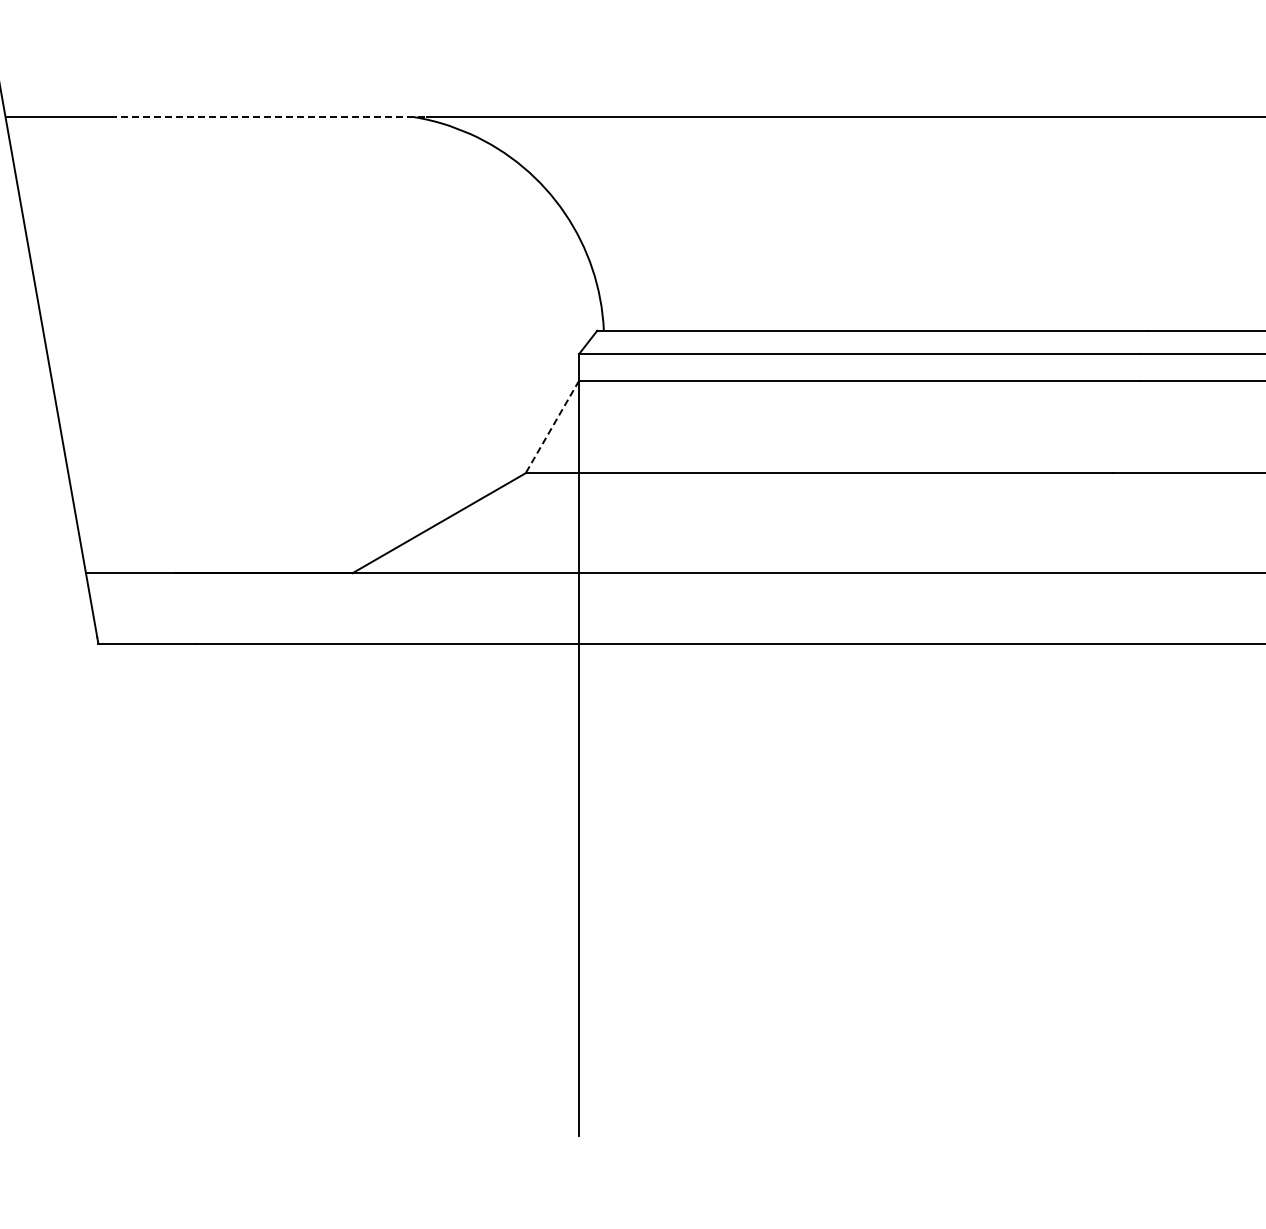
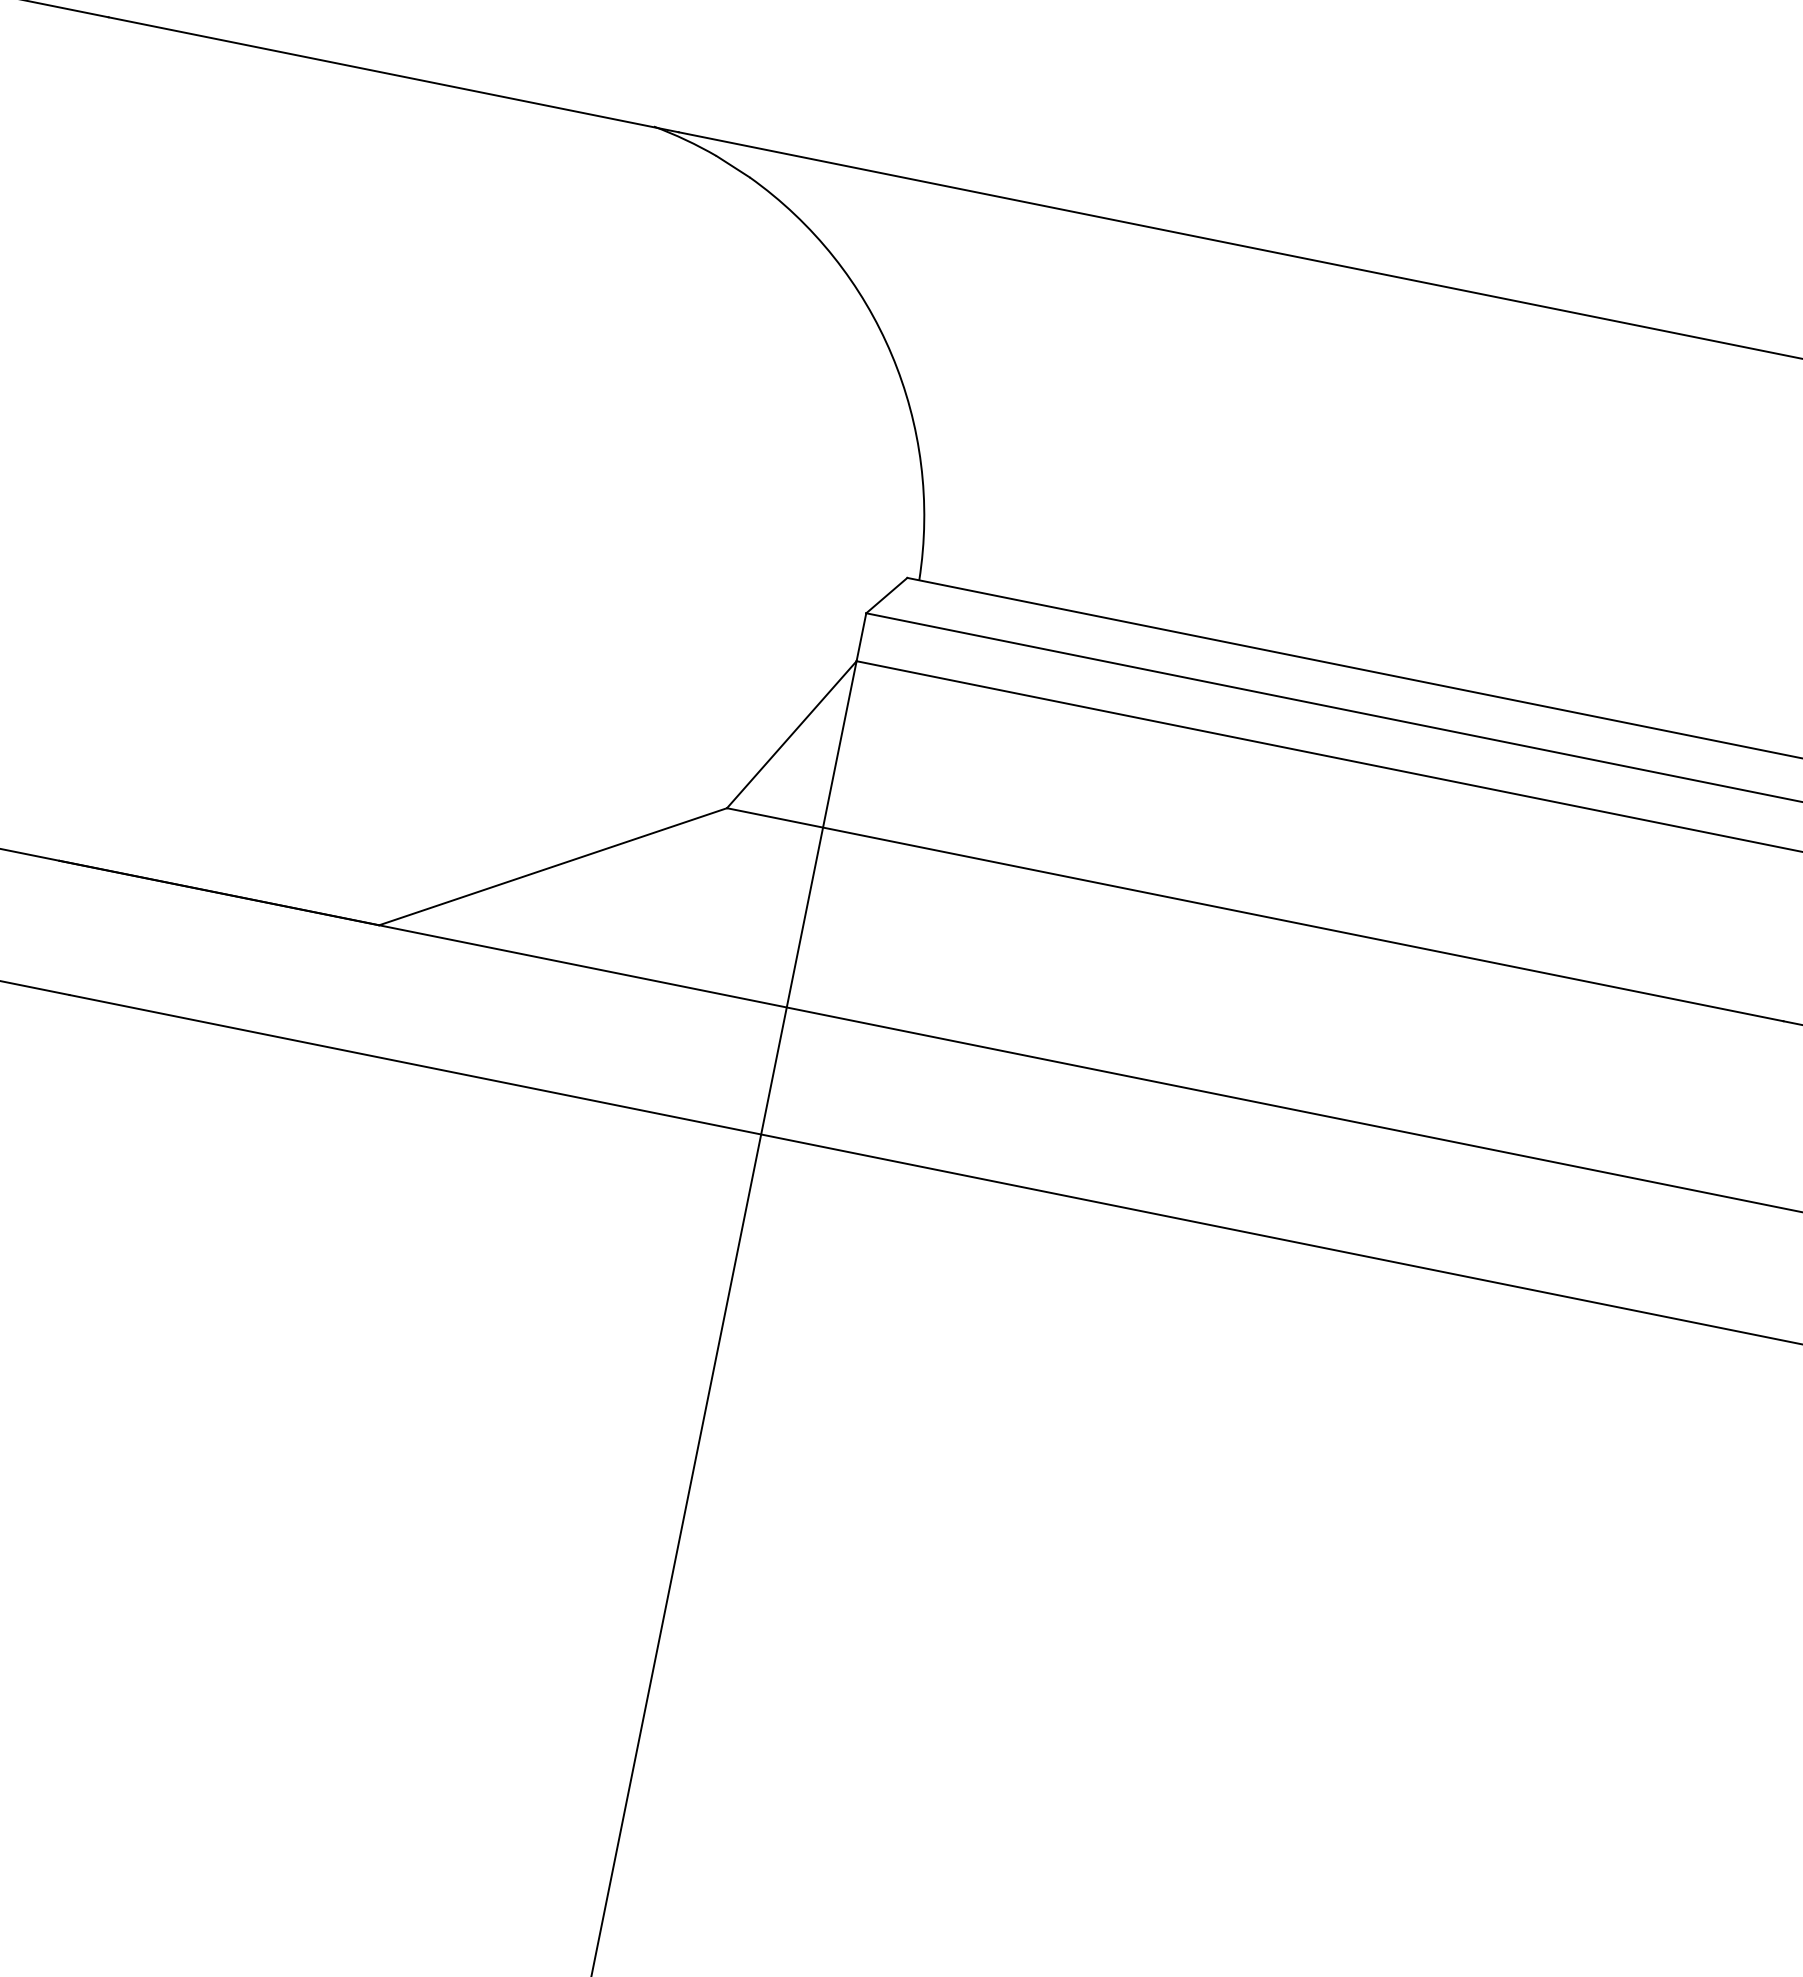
line: (269, 117) -> (395, 75), dashed -> solid
line: (552, 427) -> (791, 735), dashed -> solid

